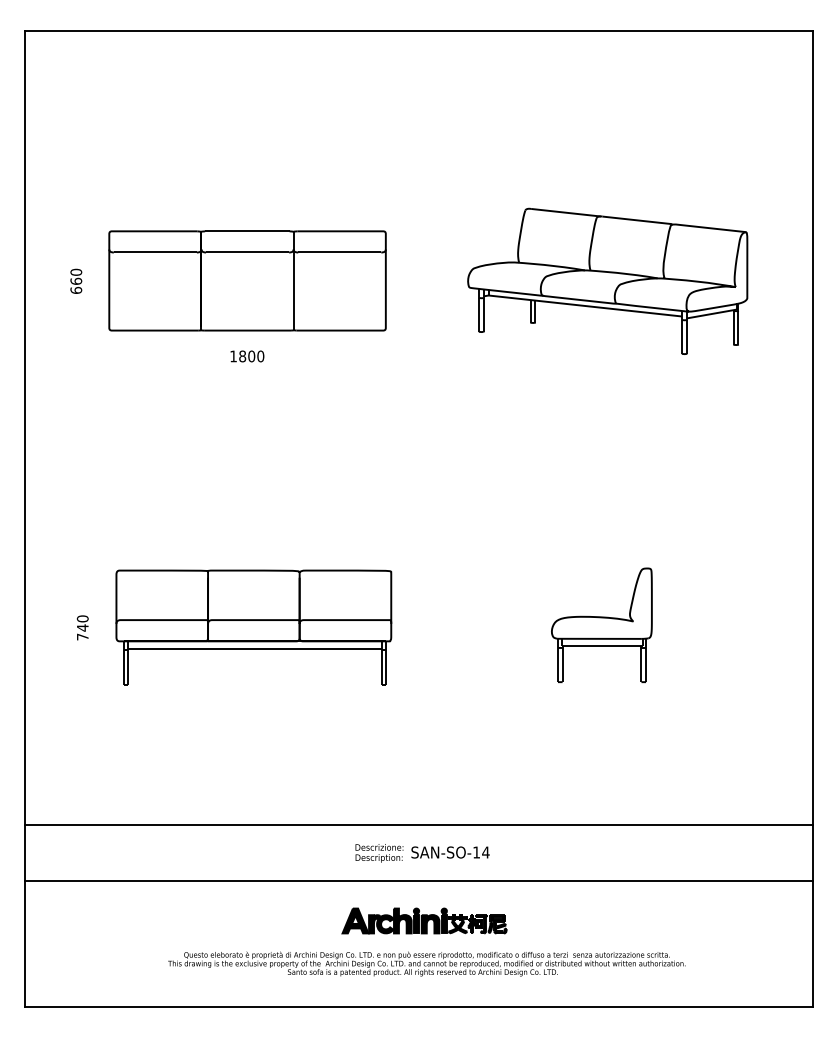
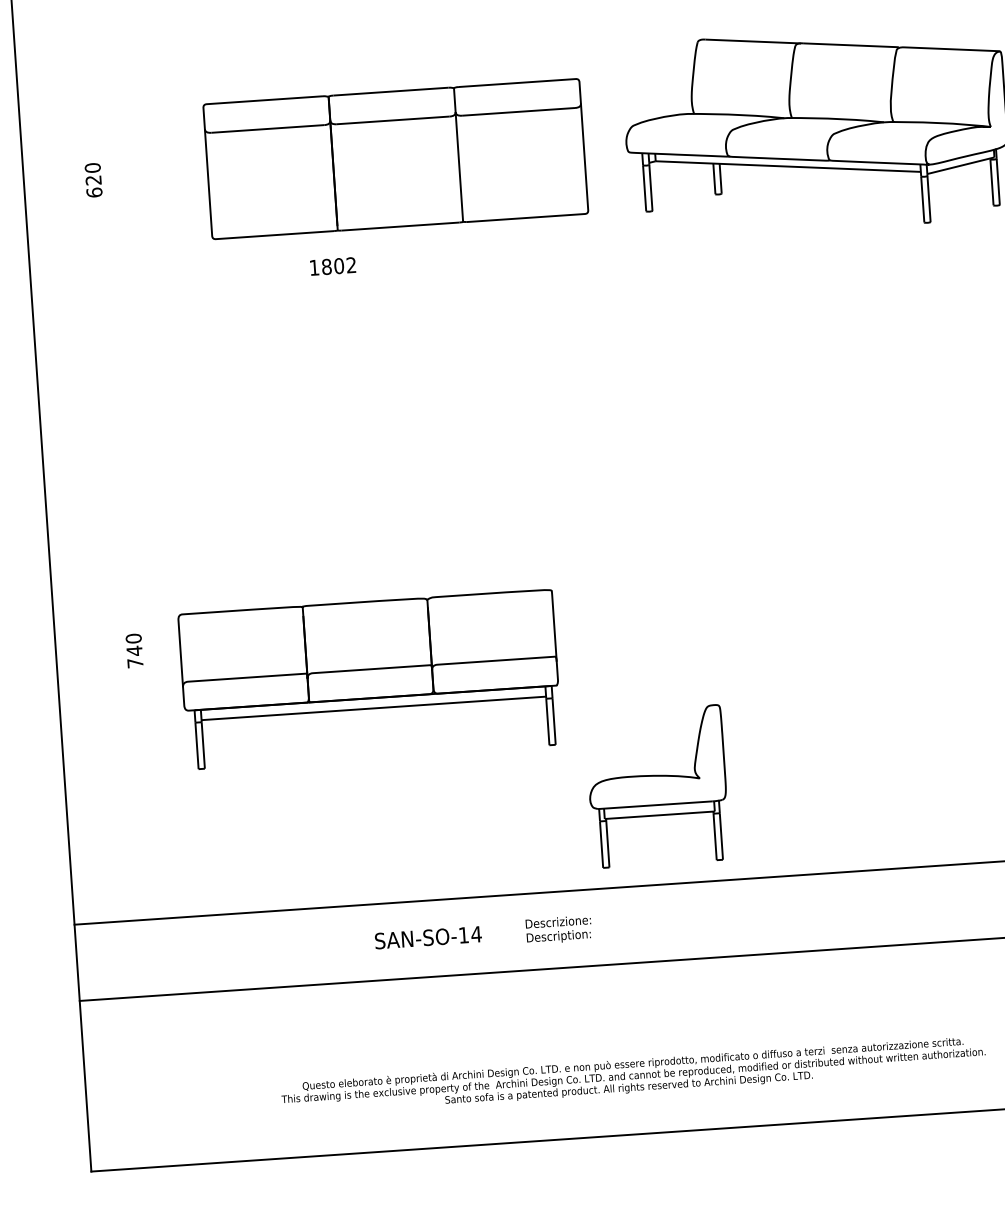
text: (76, 280) -> (93, 179), 660 -> 620
part: (247, 280) -> (395, 158), moved
text: (260, 356) -> (351, 265), 1800 -> 1802
part: (601, 624) -> (657, 785), moved
part: (253, 627) -> (369, 679), moved
text: (450, 852) -> (428, 937), moved
part: (424, 920) -> (626, 1017), removed

